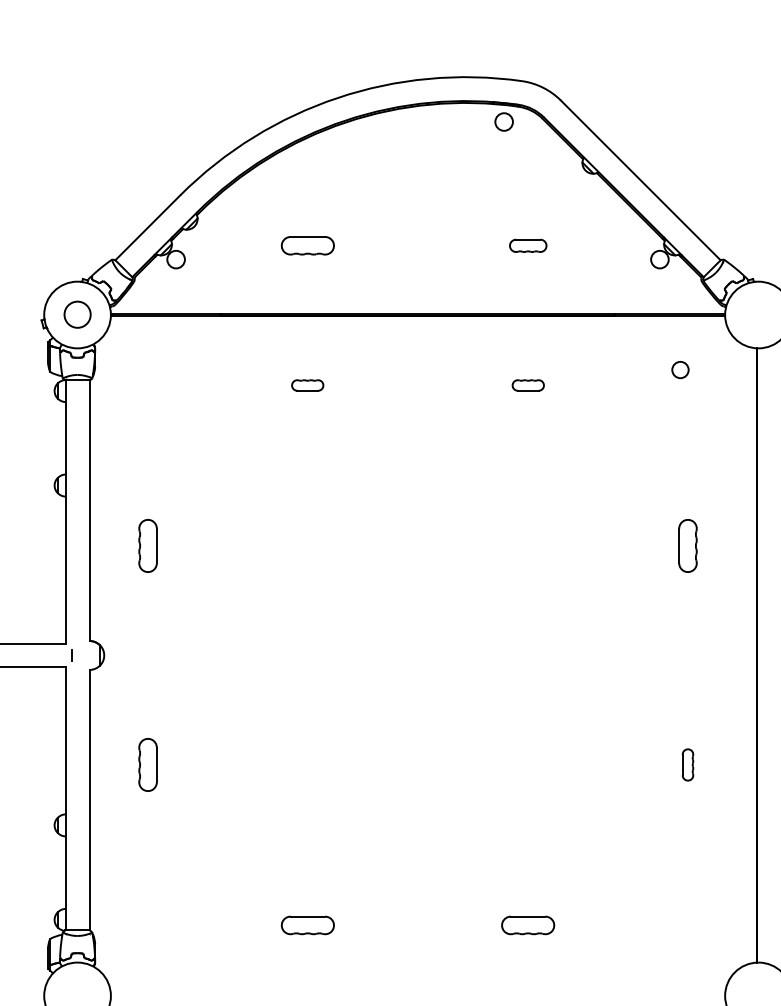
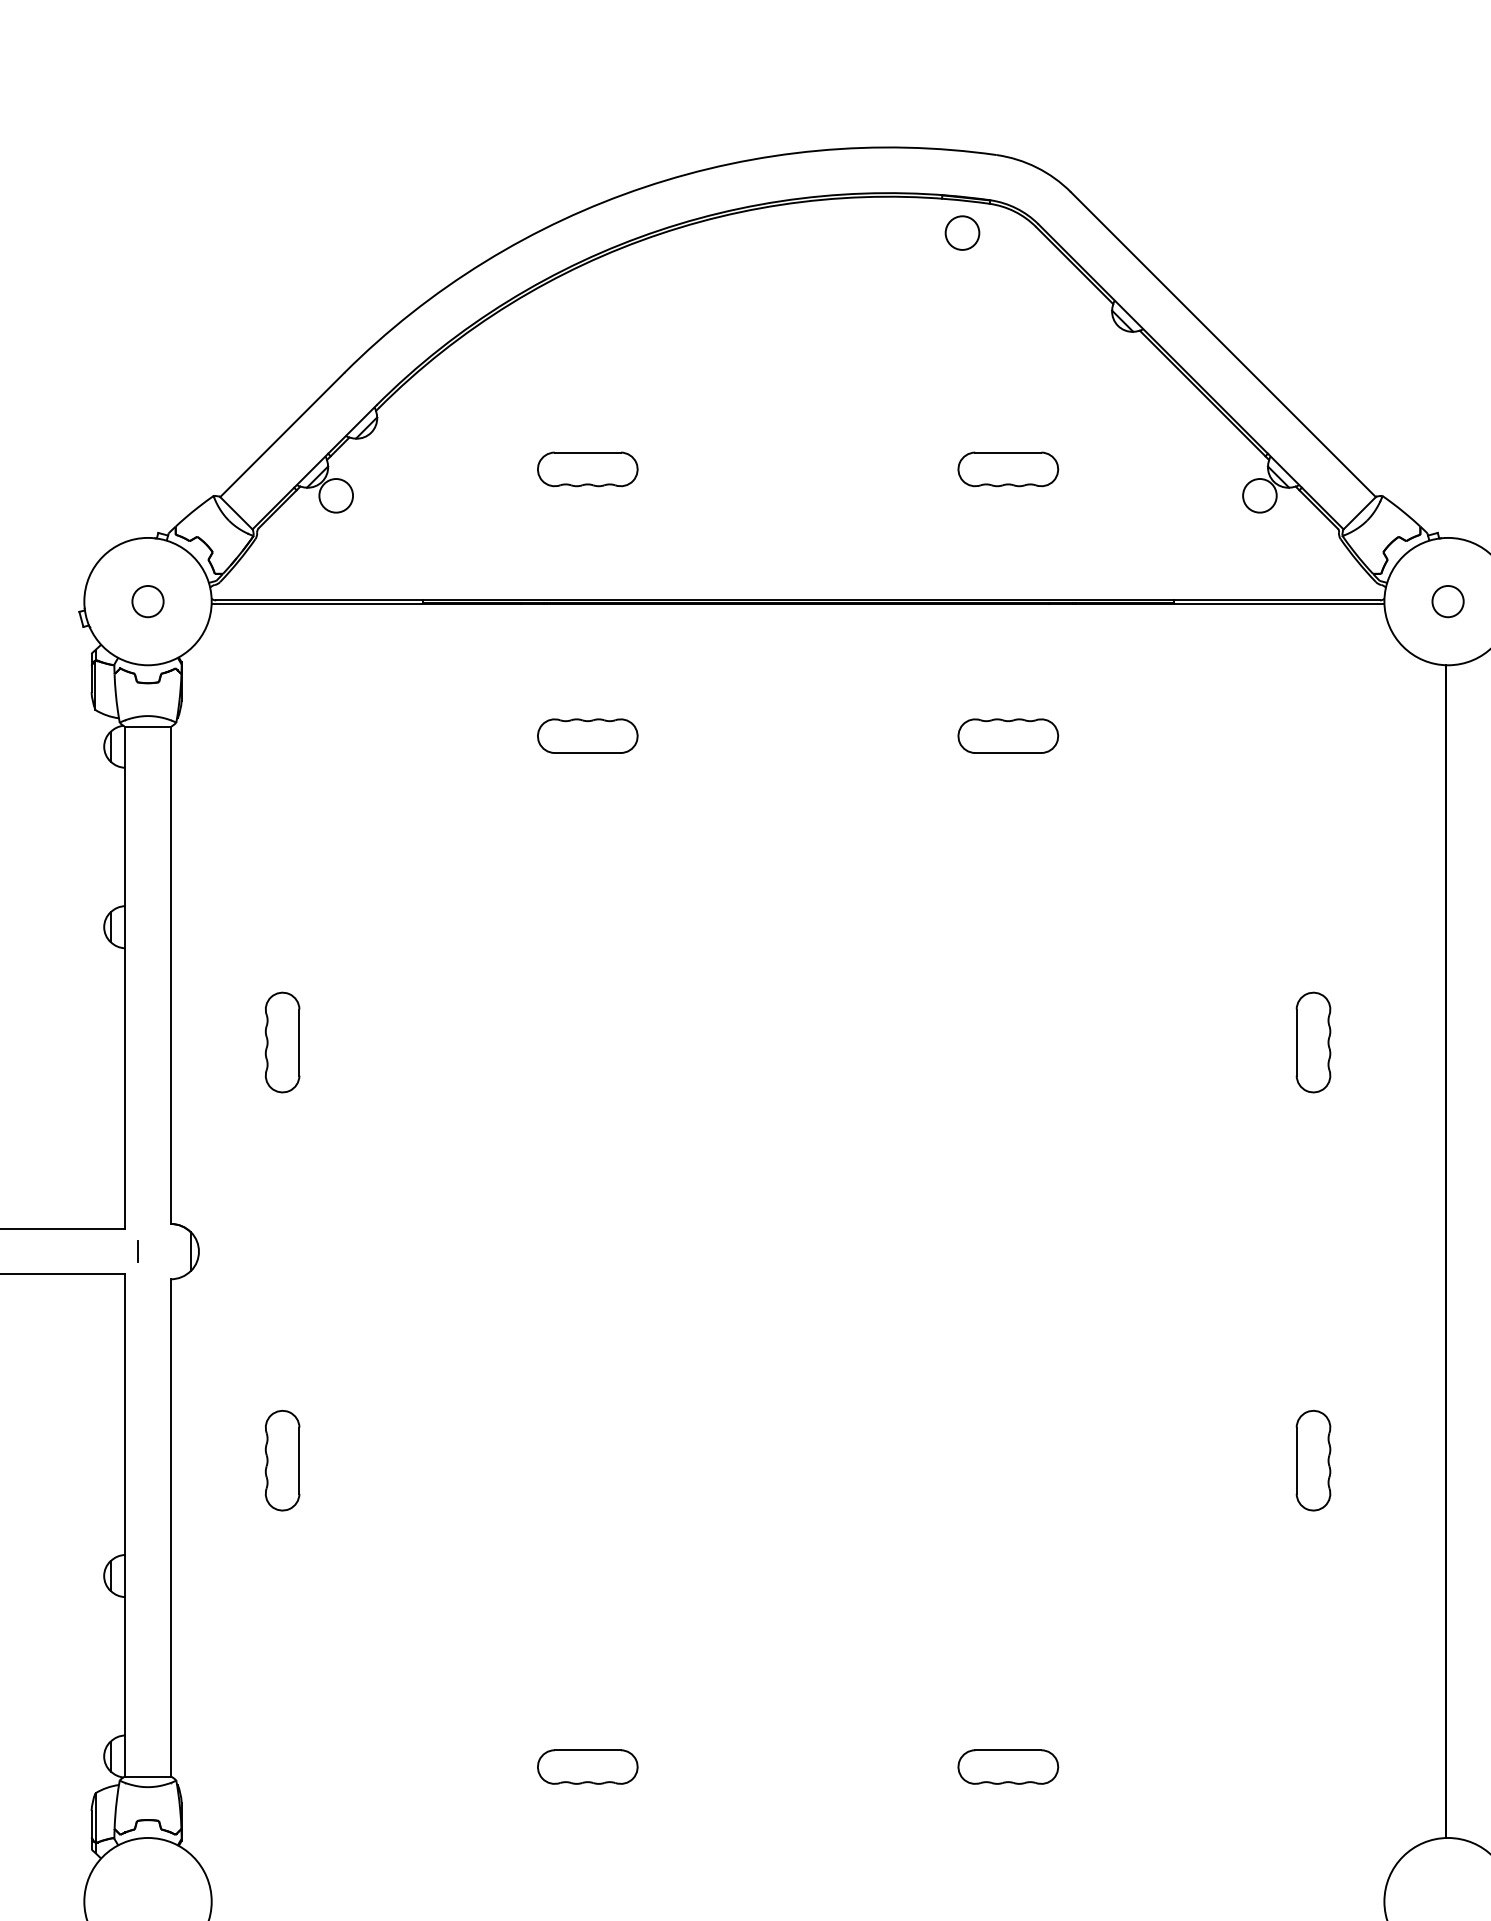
part: (528, 245) -> (1008, 468), size x1.43
circle: (77, 315) -> (147, 602), size x0.62
circle: (680, 370) -> (1448, 602), moved
part: (307, 385) -> (587, 736), size x1.67
part: (528, 385) -> (1008, 736), size x1.67
part: (687, 764) -> (1312, 1459), size x1.67

